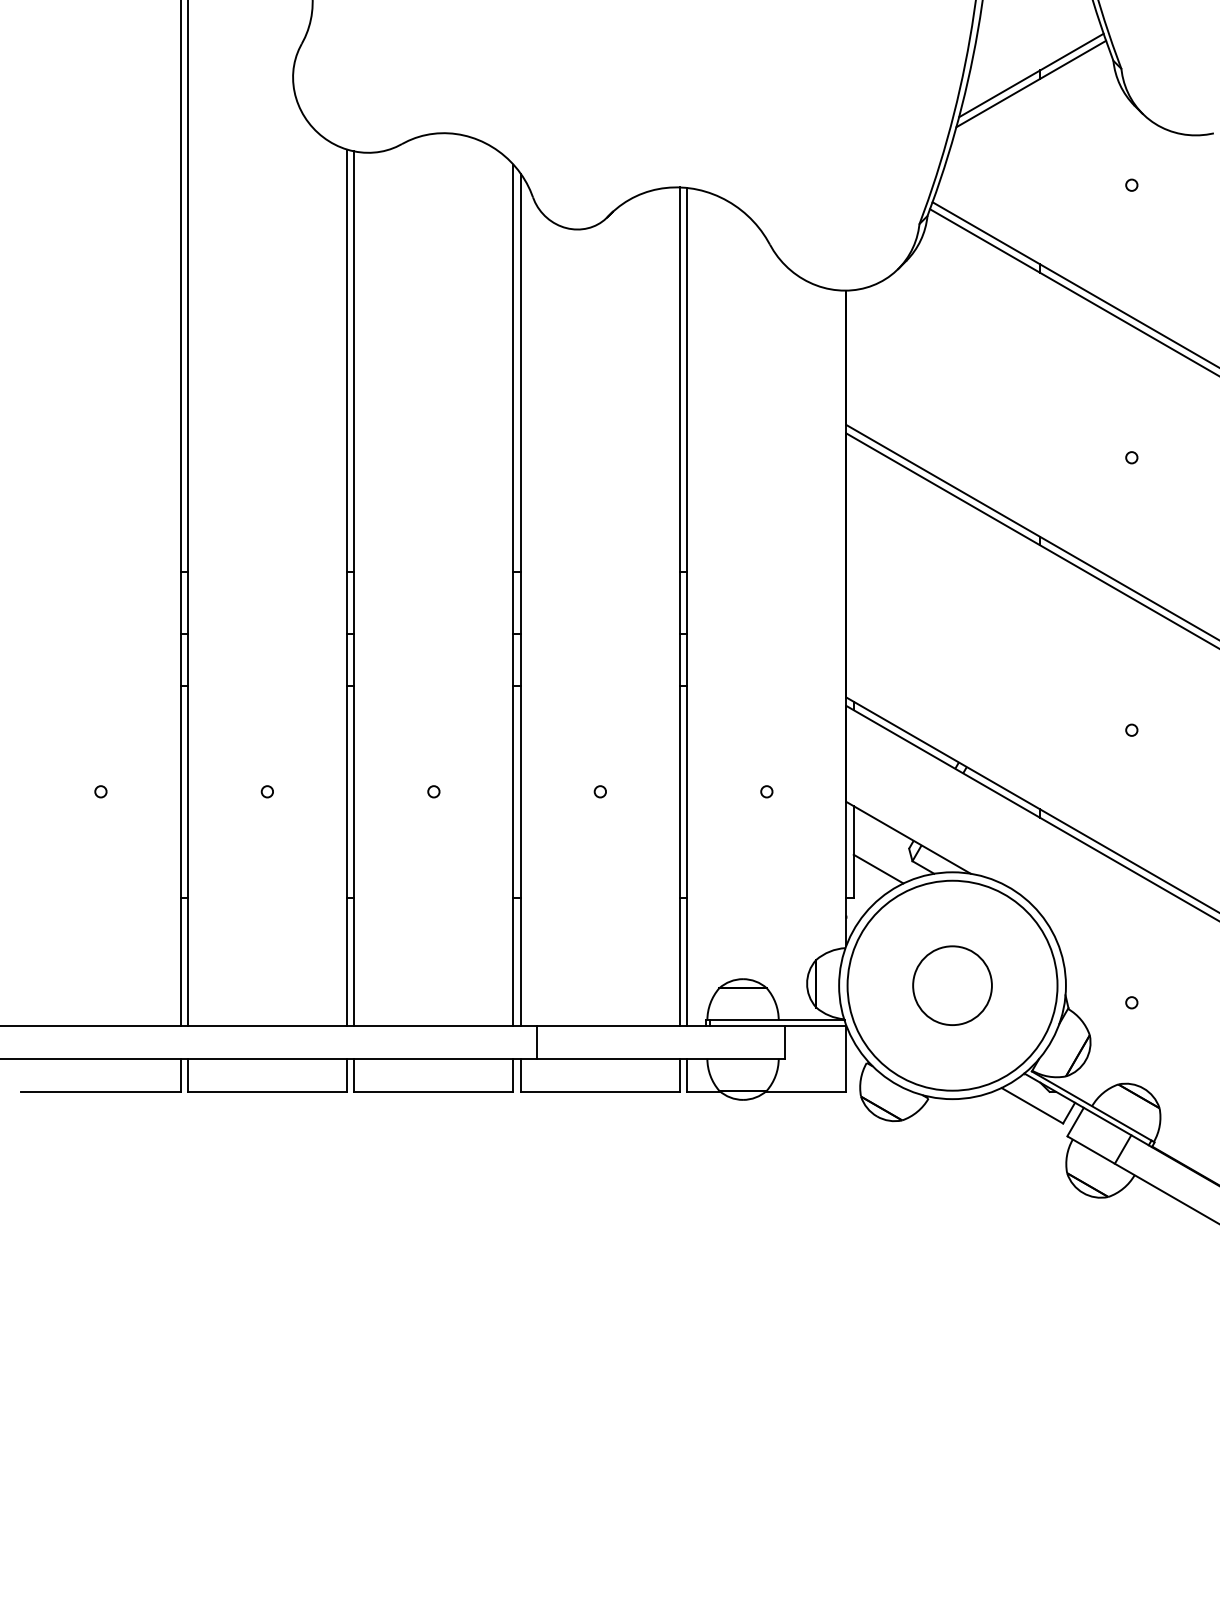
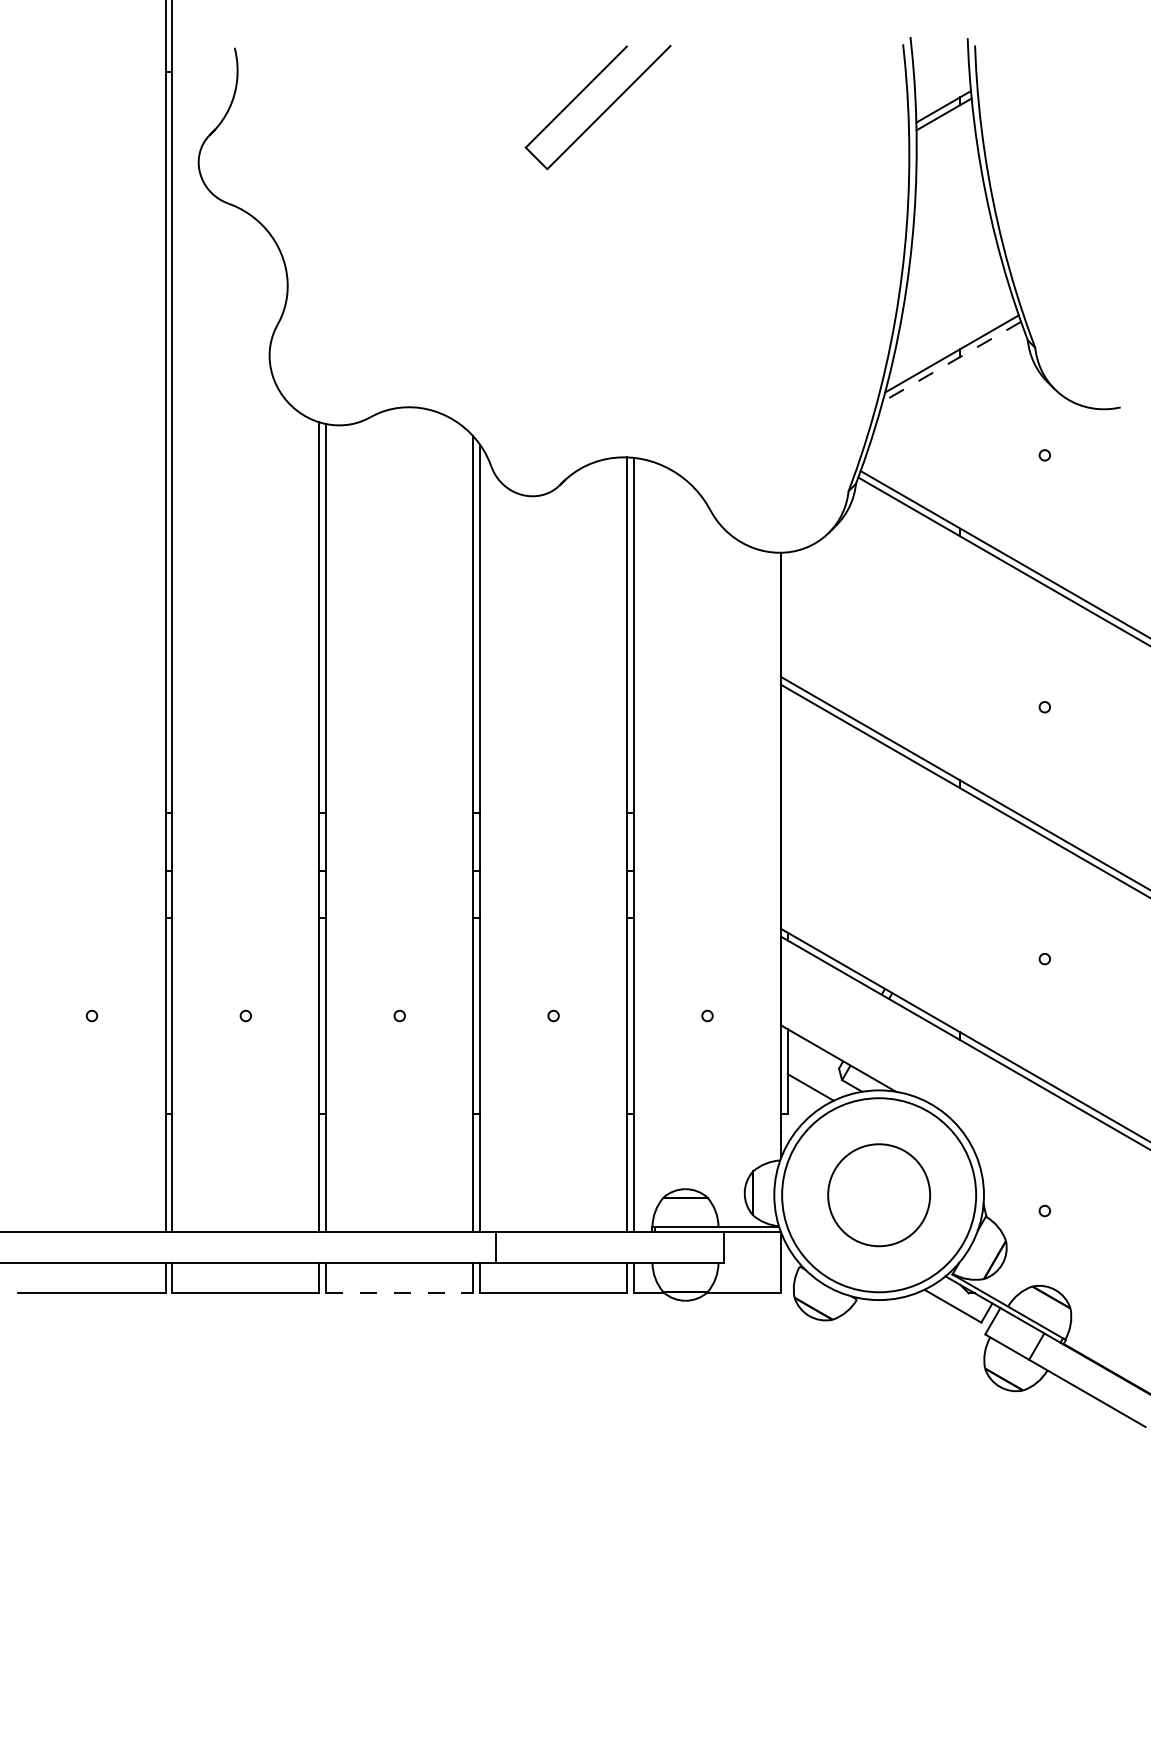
line: (1030, 83) -> (951, 361), solid -> dashed
circle: (951, 984) -> (878, 1194), size x1.4
line: (433, 1092) -> (399, 1293), solid -> dashed

